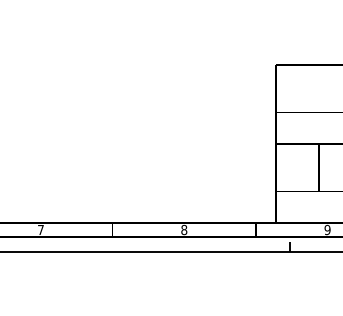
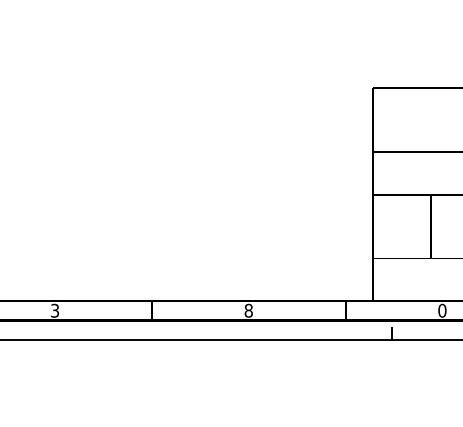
text: (41, 229) -> (55, 310), 7 -> 3
text: (327, 229) -> (442, 310), 9 -> 0

